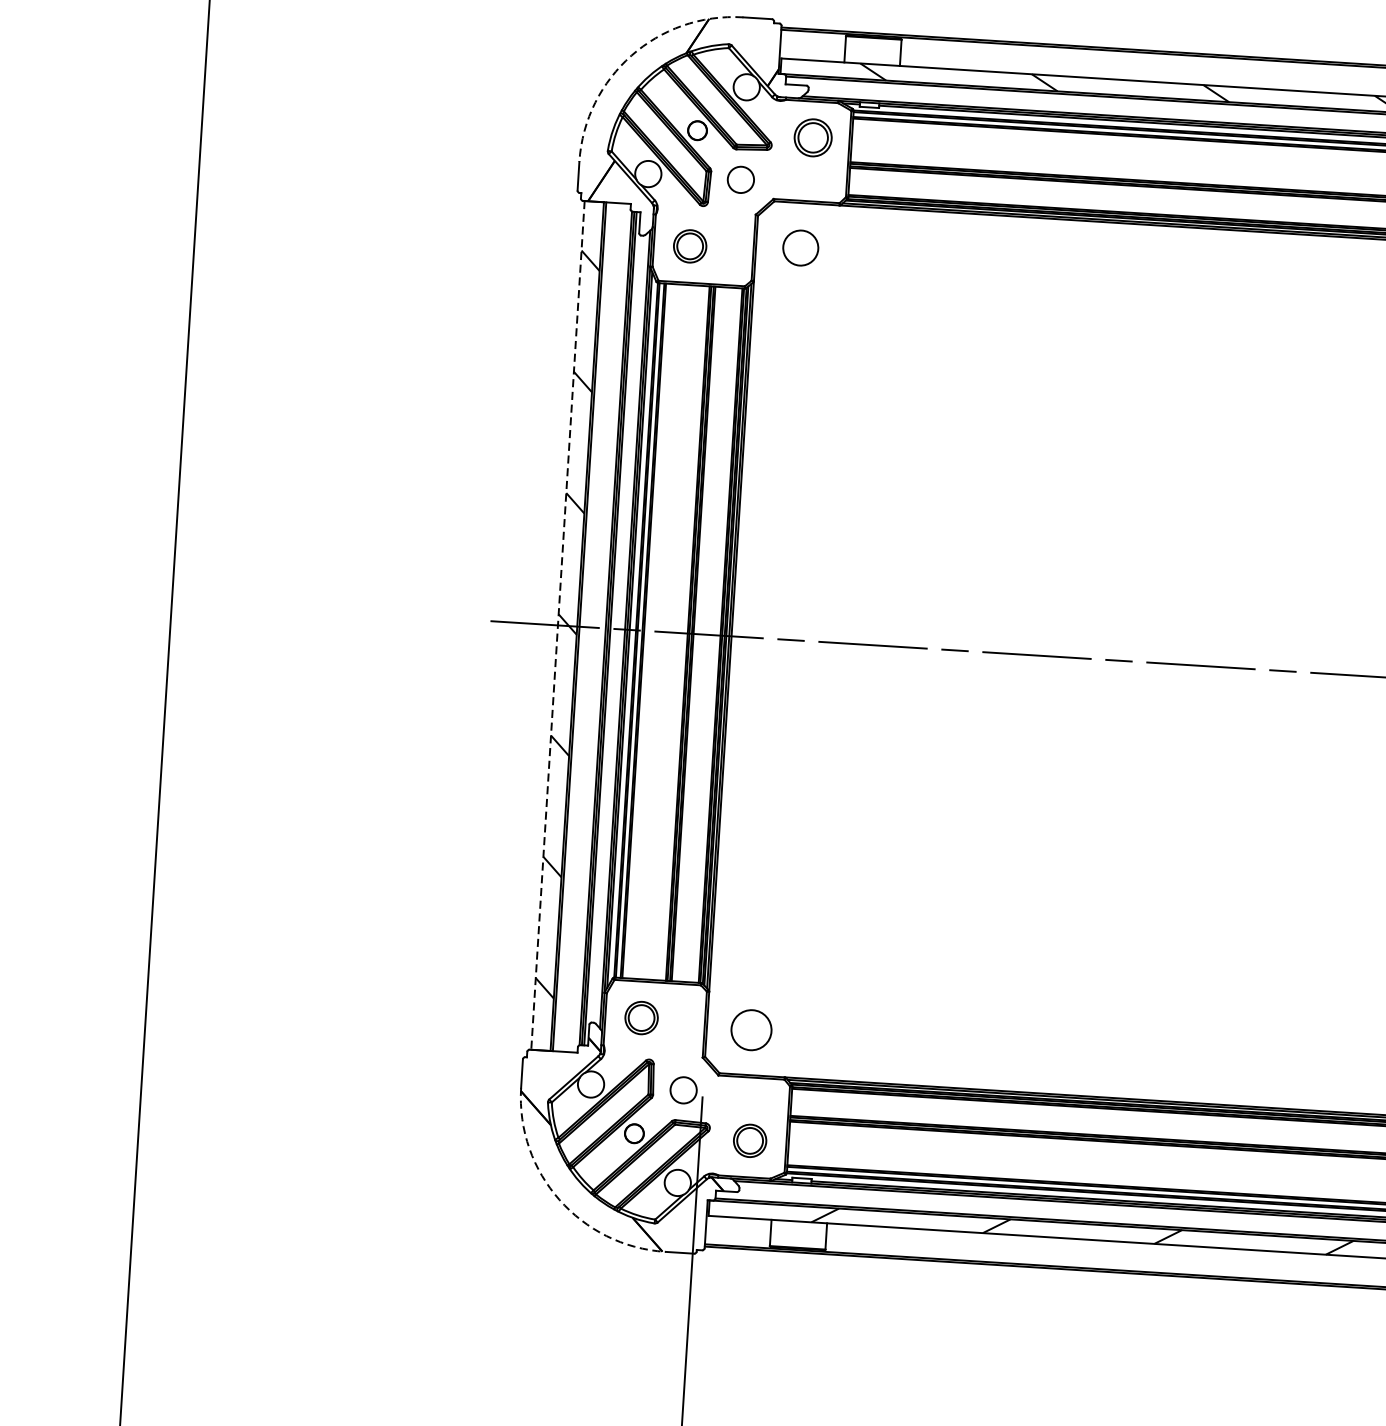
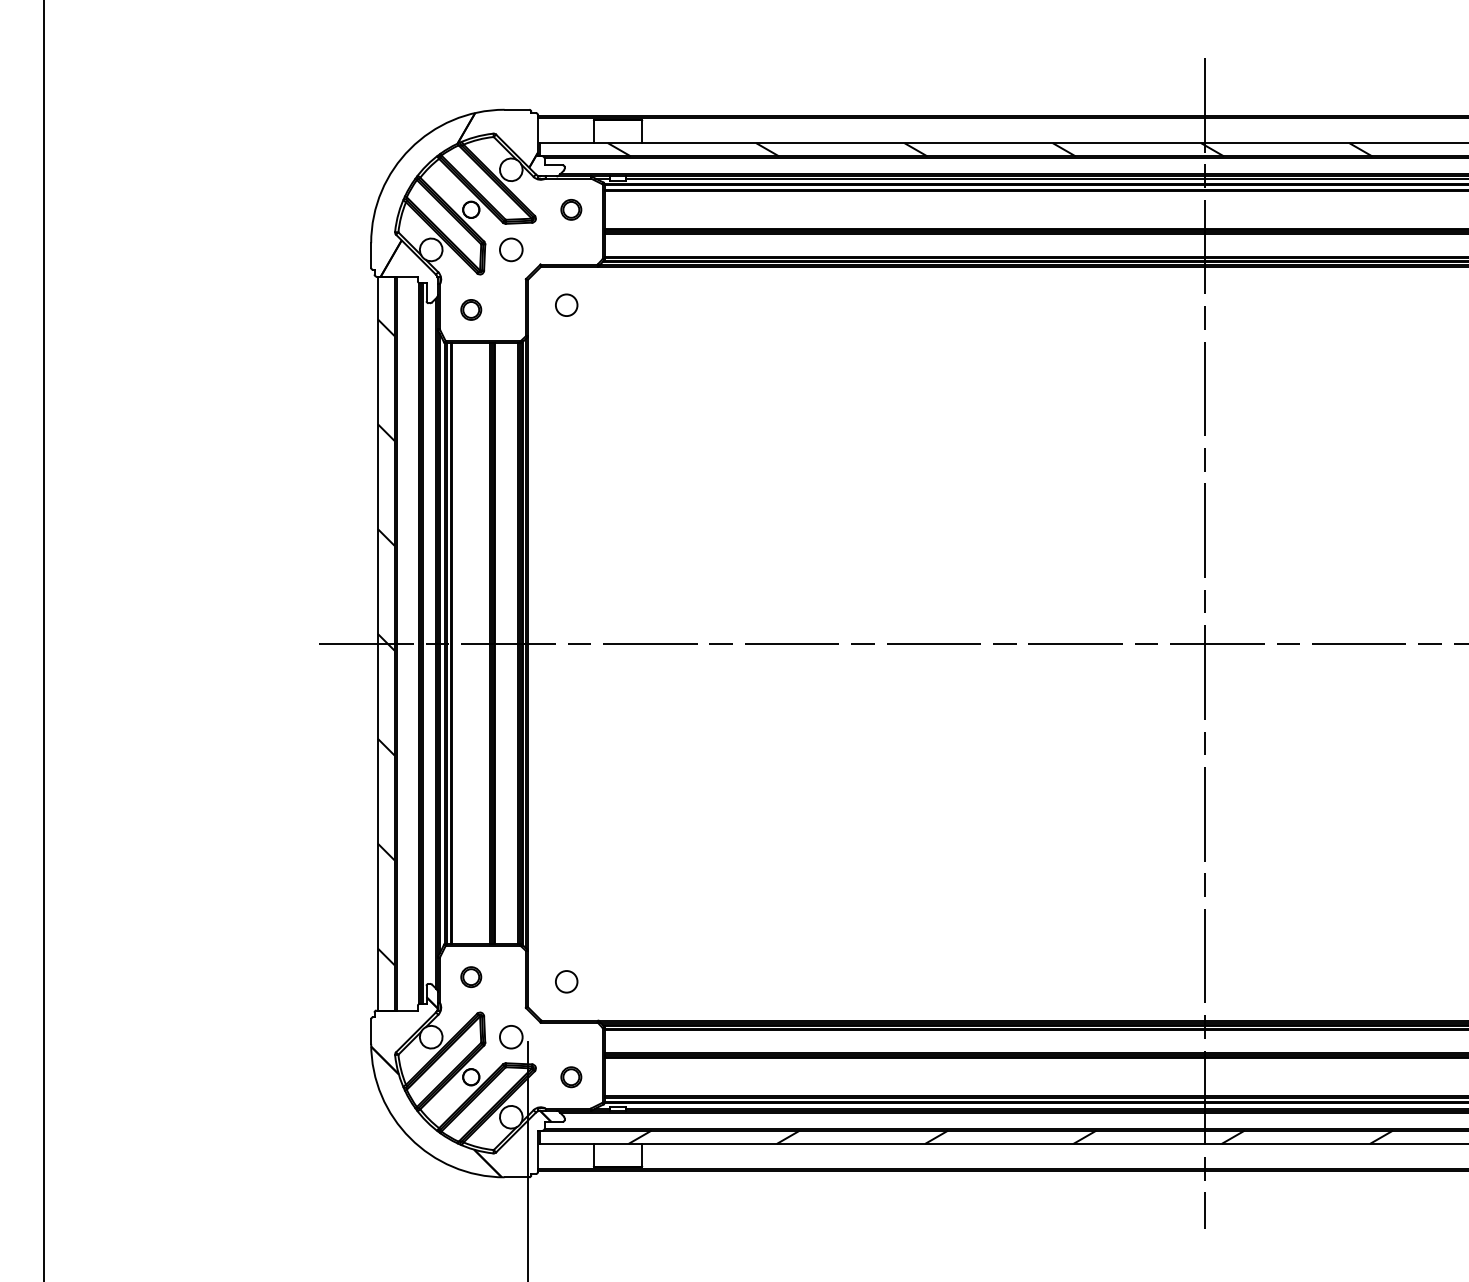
arc: (631, 55) -> (410, 148), dashed -> solid
part: (813, 137) -> (571, 209), size x0.62
part: (690, 245) -> (471, 309), size x0.71
circle: (800, 247) -> (566, 304), size x0.71
line: (557, 625) -> (377, 643), dashed -> solid
part: (642, 1017) -> (471, 976), size x0.71
circle: (751, 1029) -> (566, 981), size x0.62
part: (750, 1141) -> (571, 1077), size x0.71
arc: (559, 1200) -> (410, 1138), dashed -> solid

